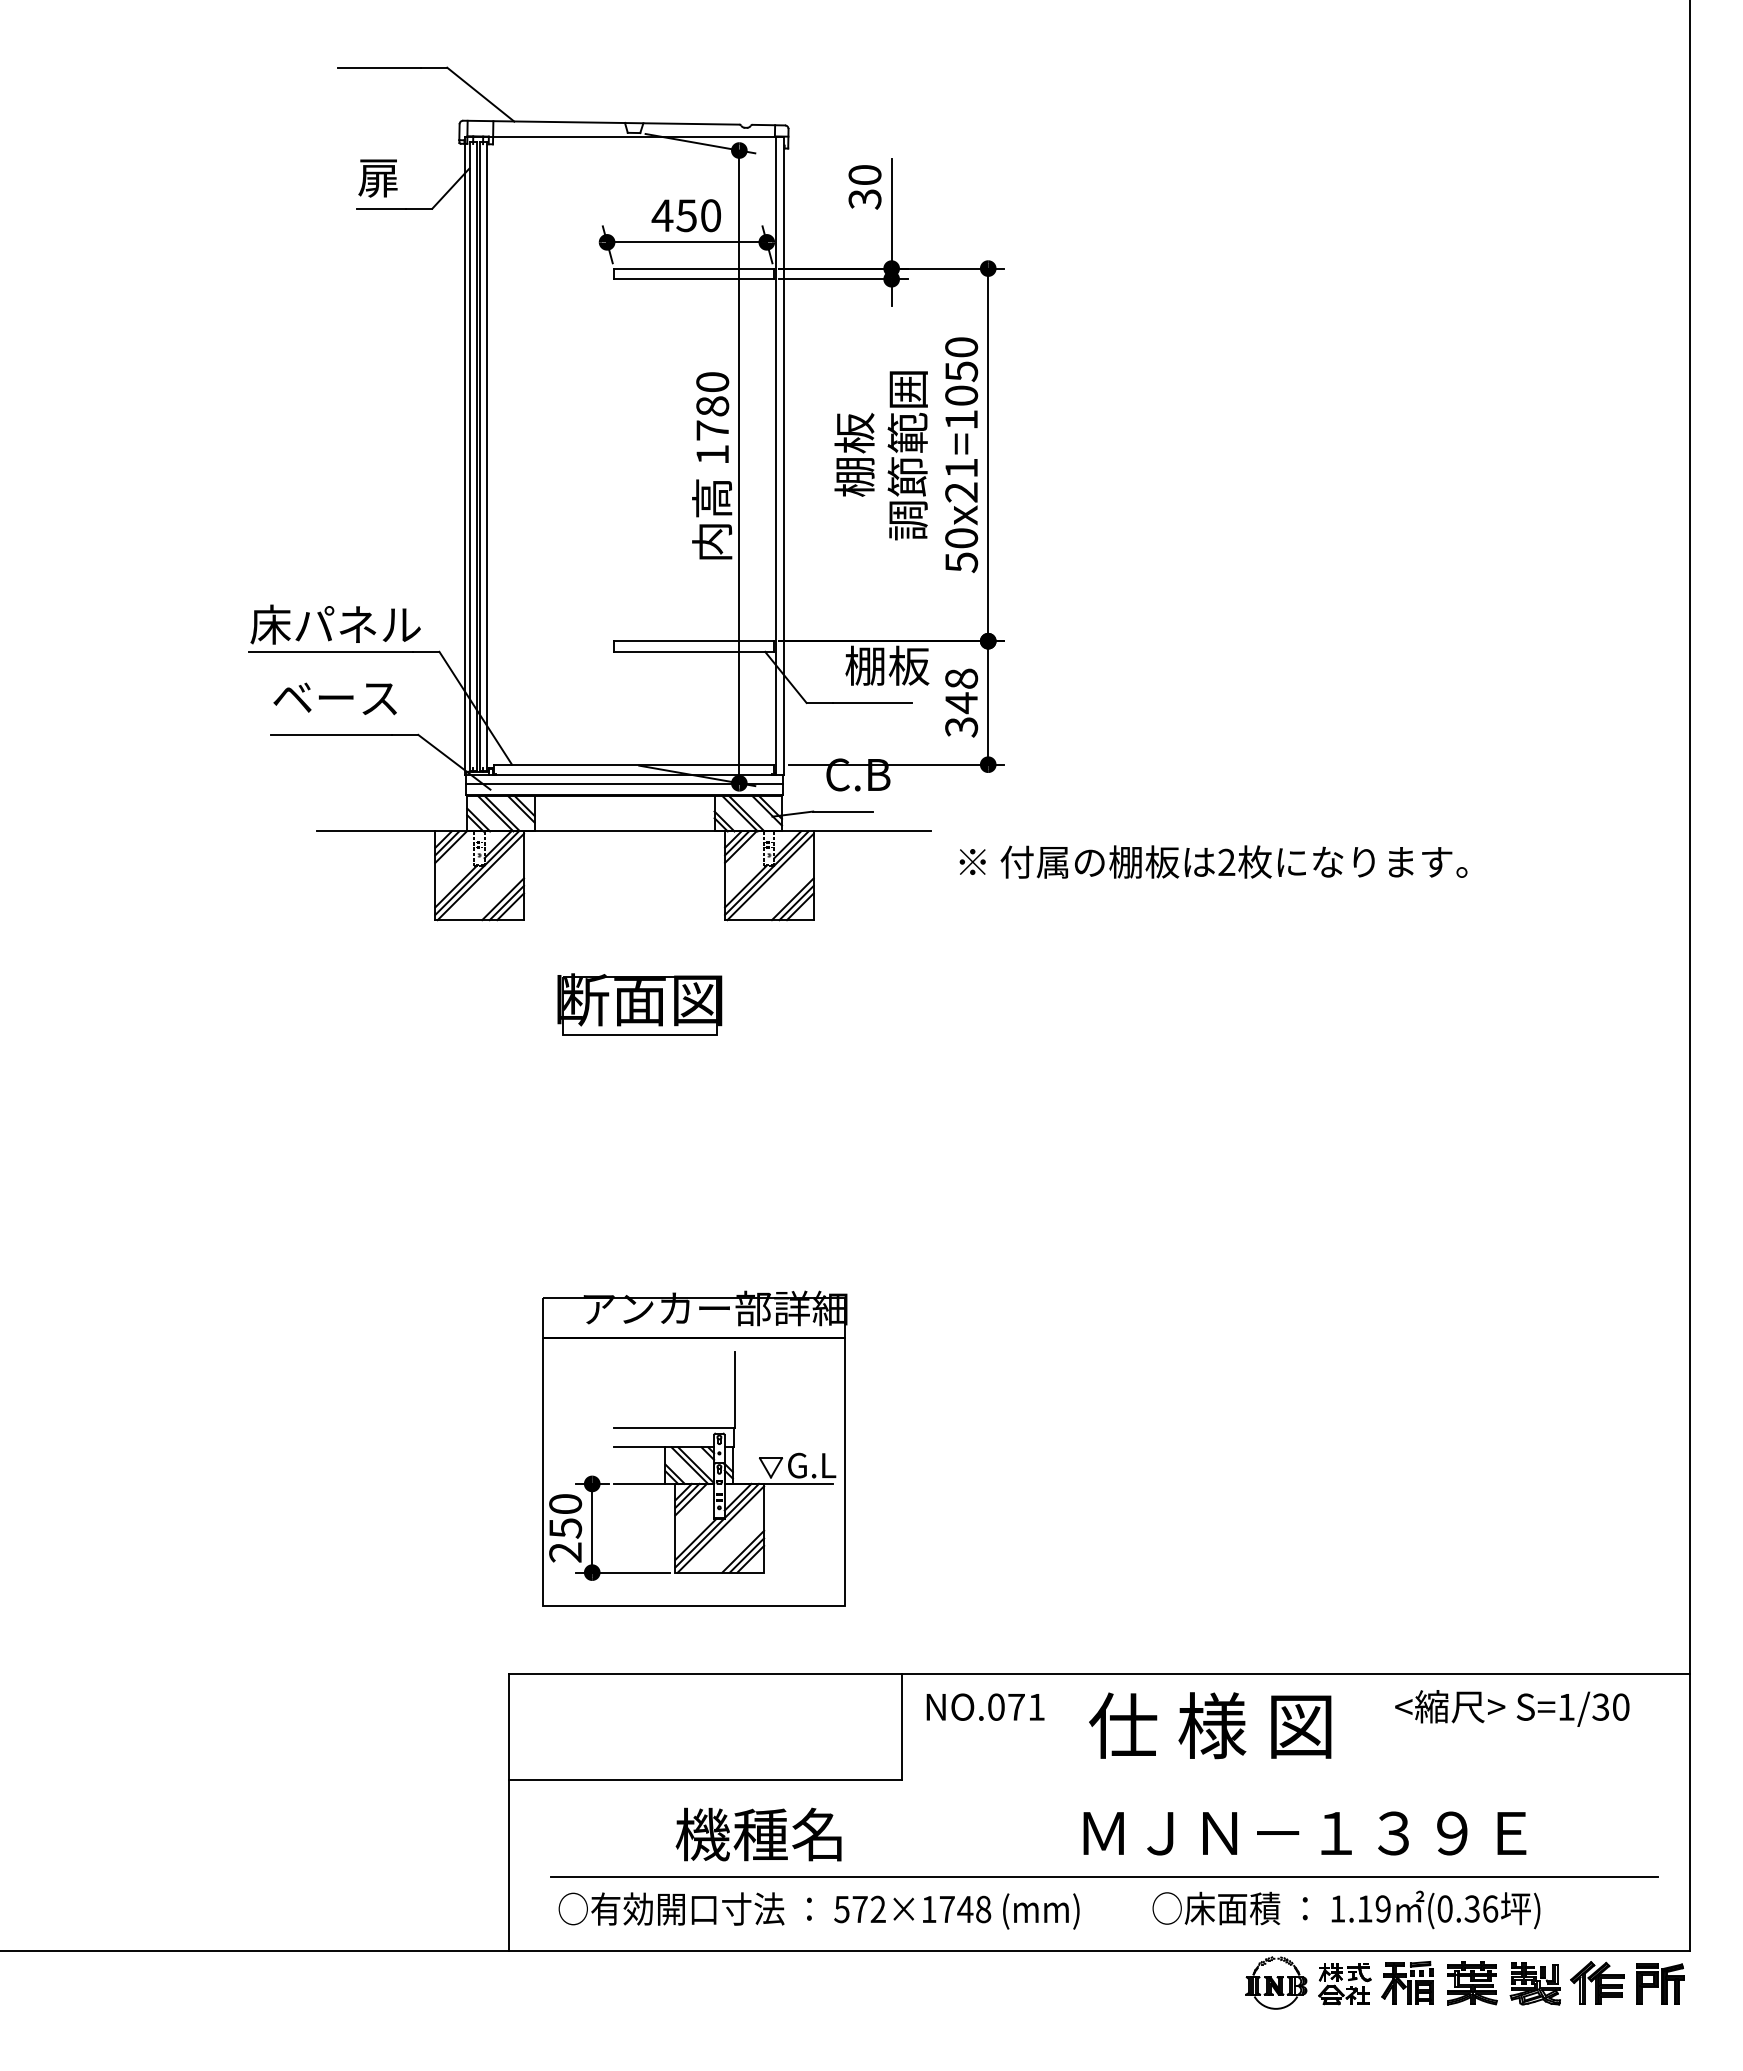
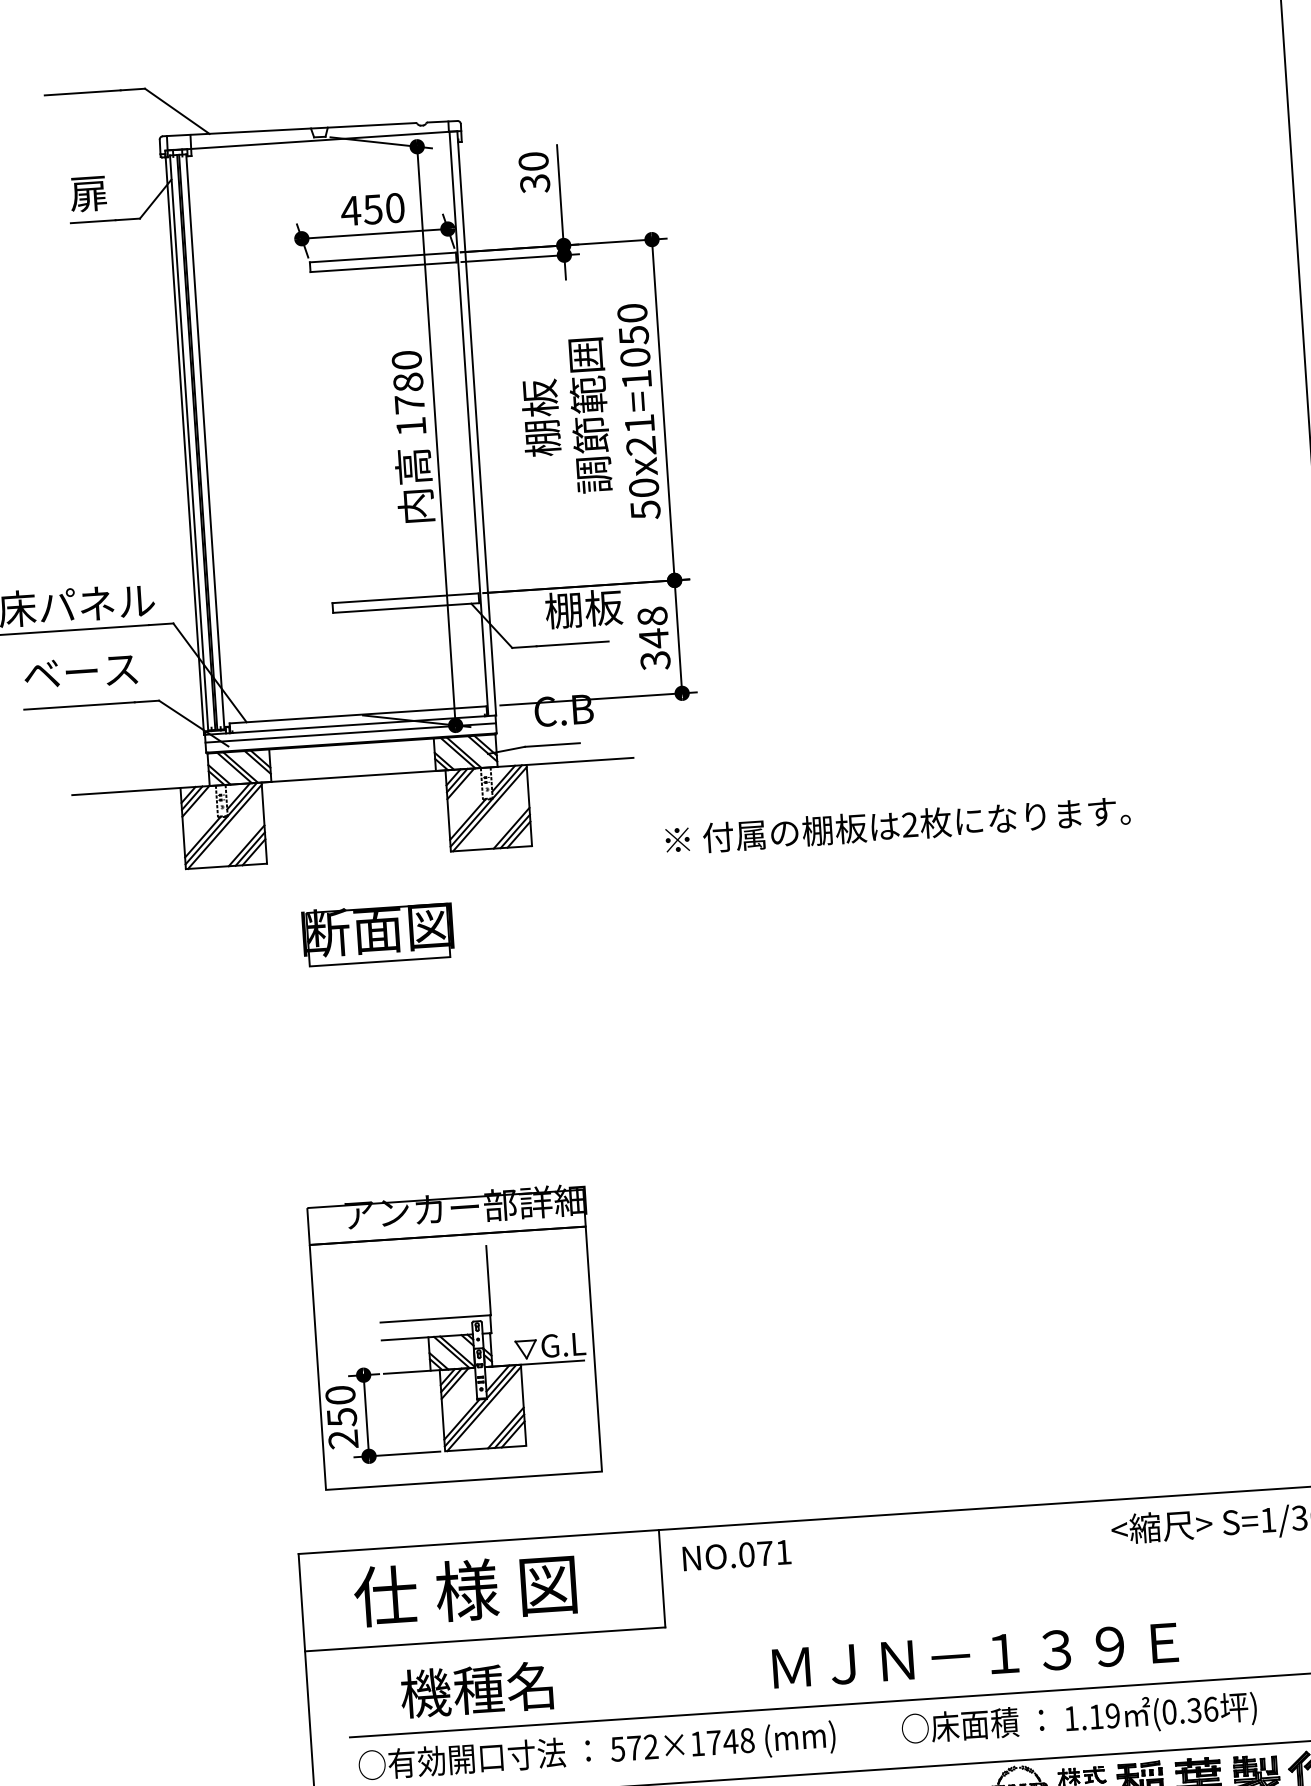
text: (1213, 861) -> (897, 824), moved
text: (1210, 1725) -> (465, 1590), moved
text: (1304, 1833) -> (975, 1655), moved
text: (758, 1834) -> (476, 1689), moved

